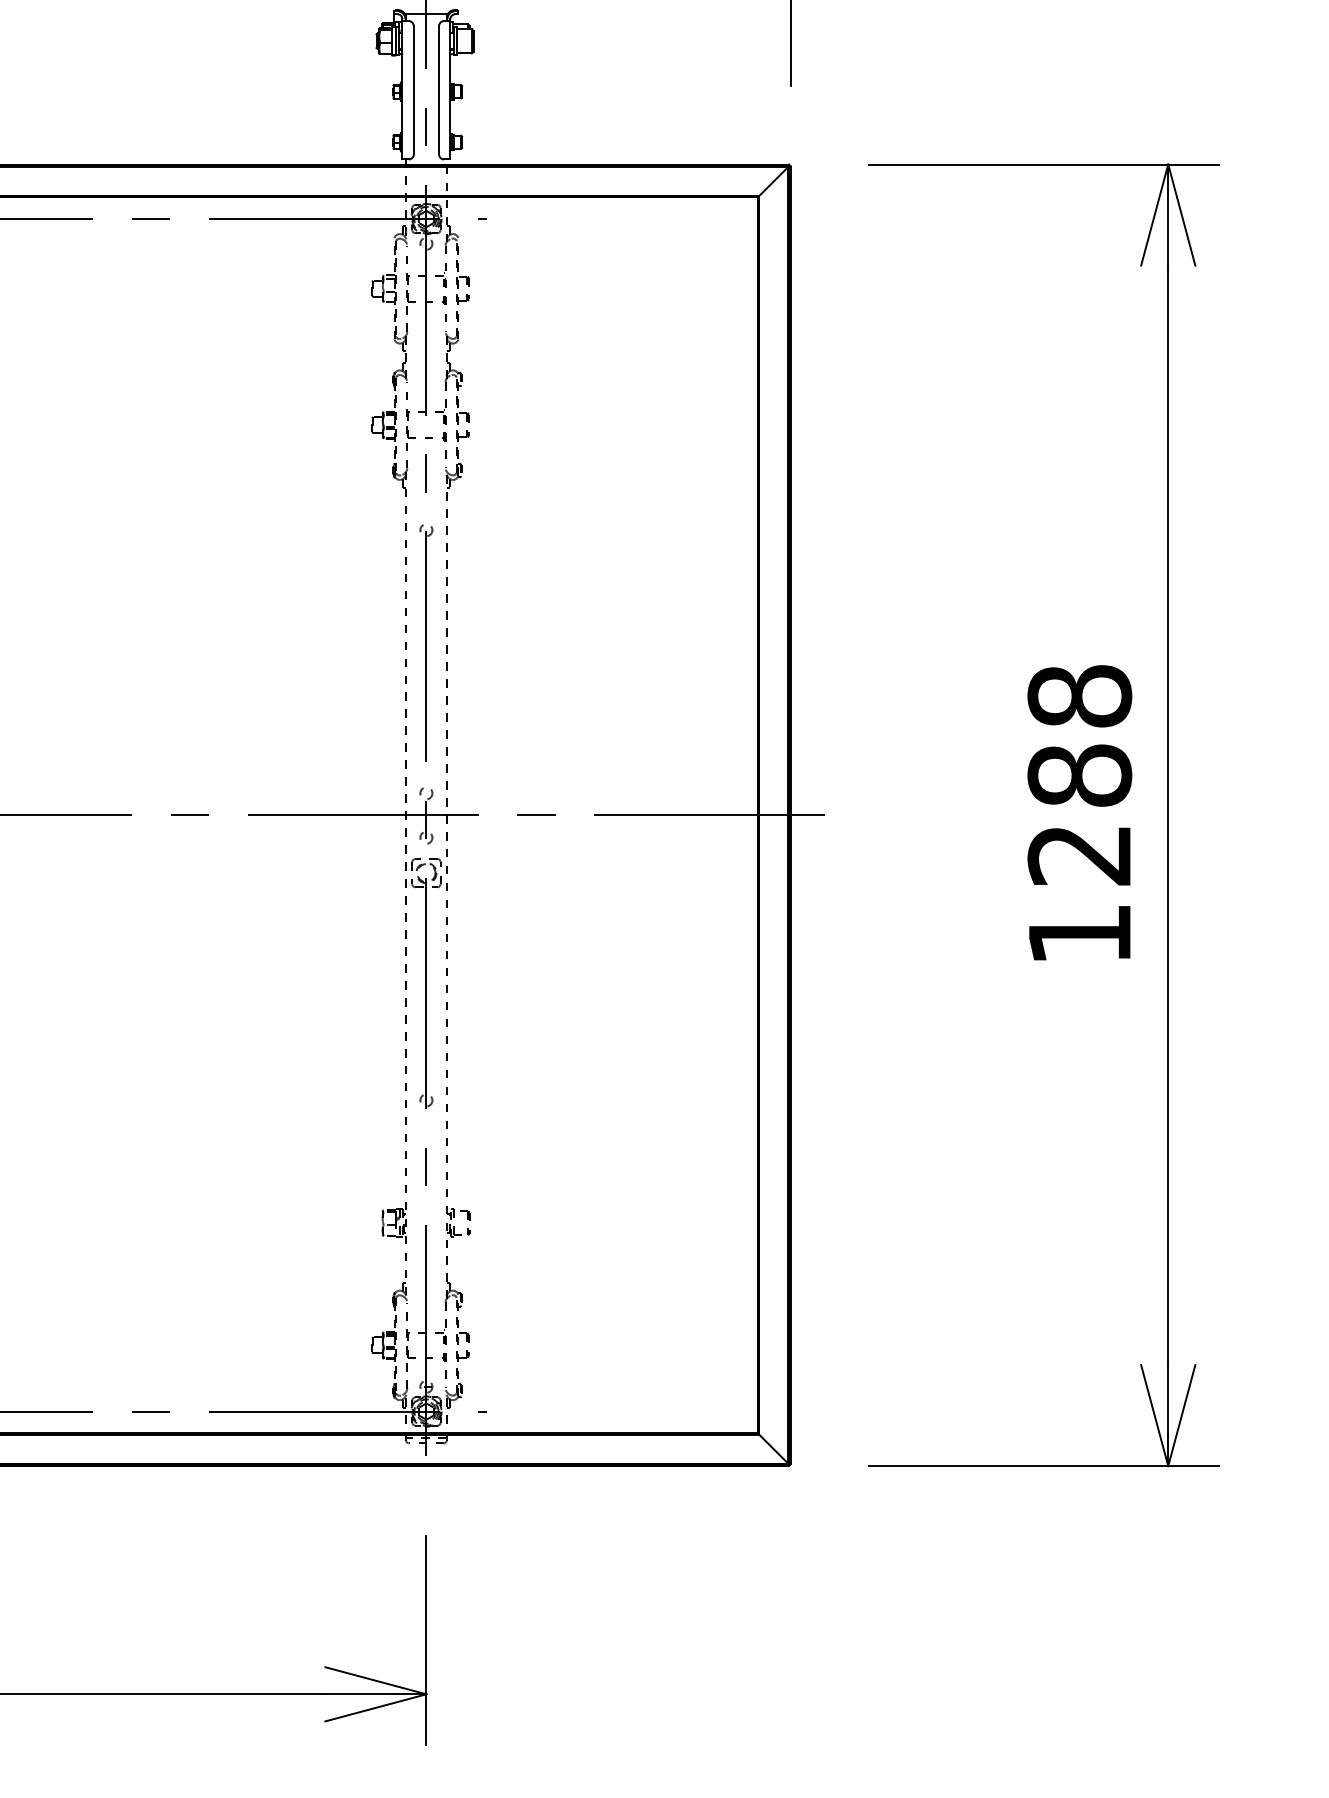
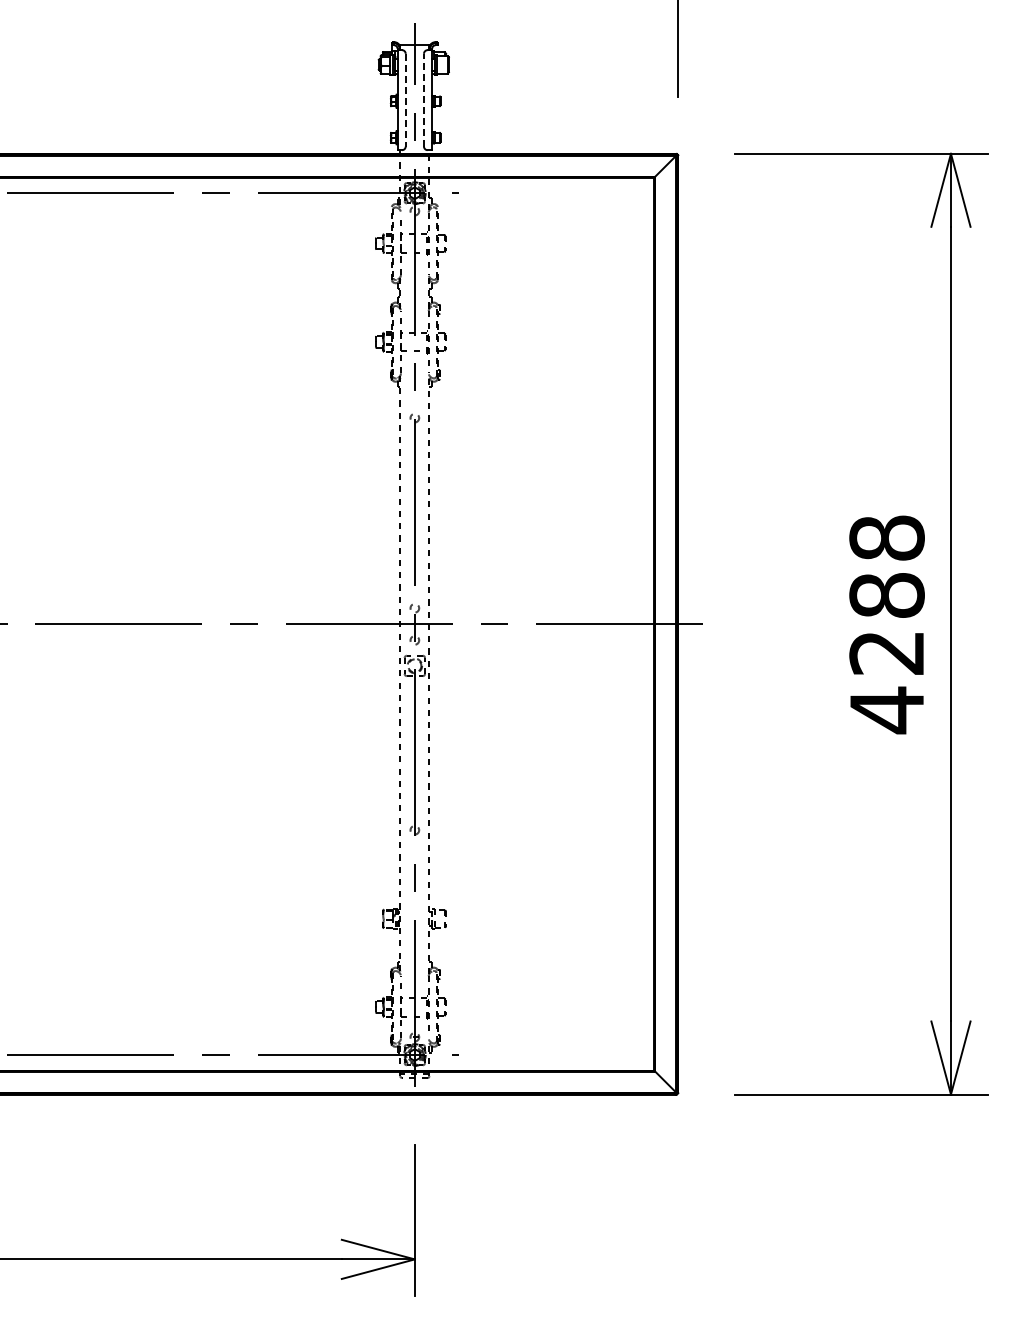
line: (438, 89) -> (423, 99), solid -> dashed
line: (413, 90) -> (405, 100), solid -> dashed
text: (1079, 934) -> (886, 710), 1288 -> 4288

